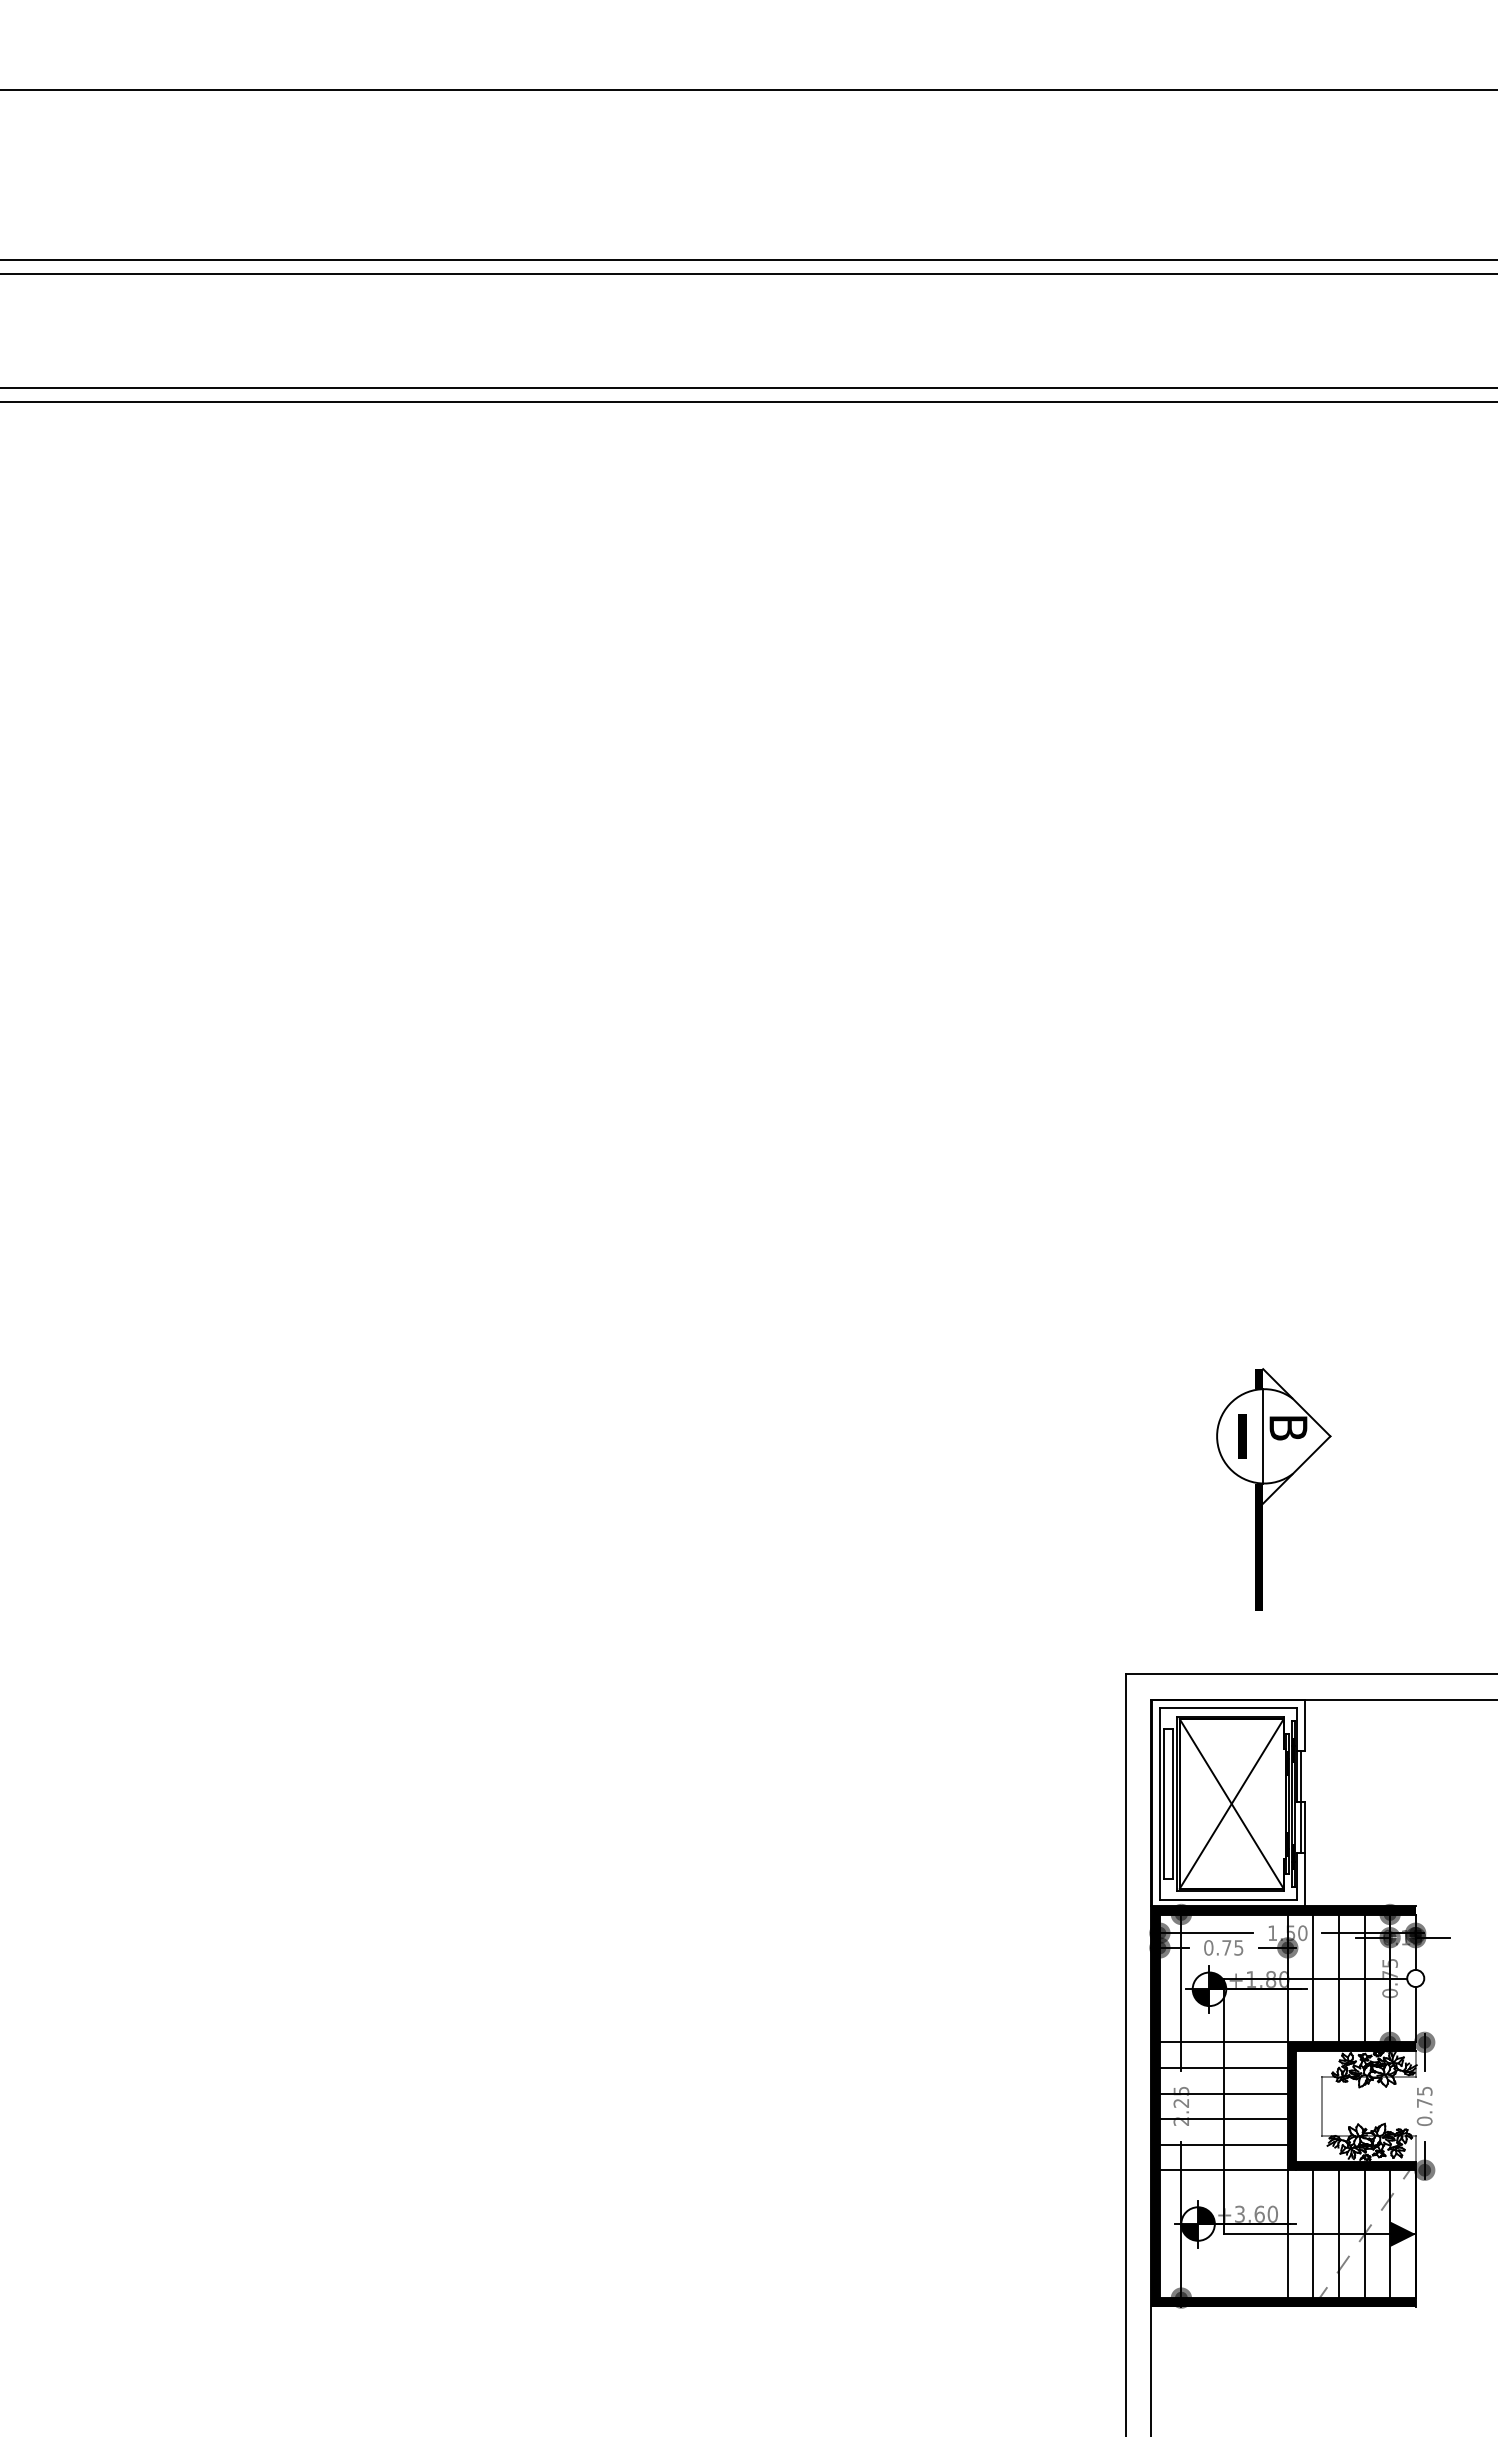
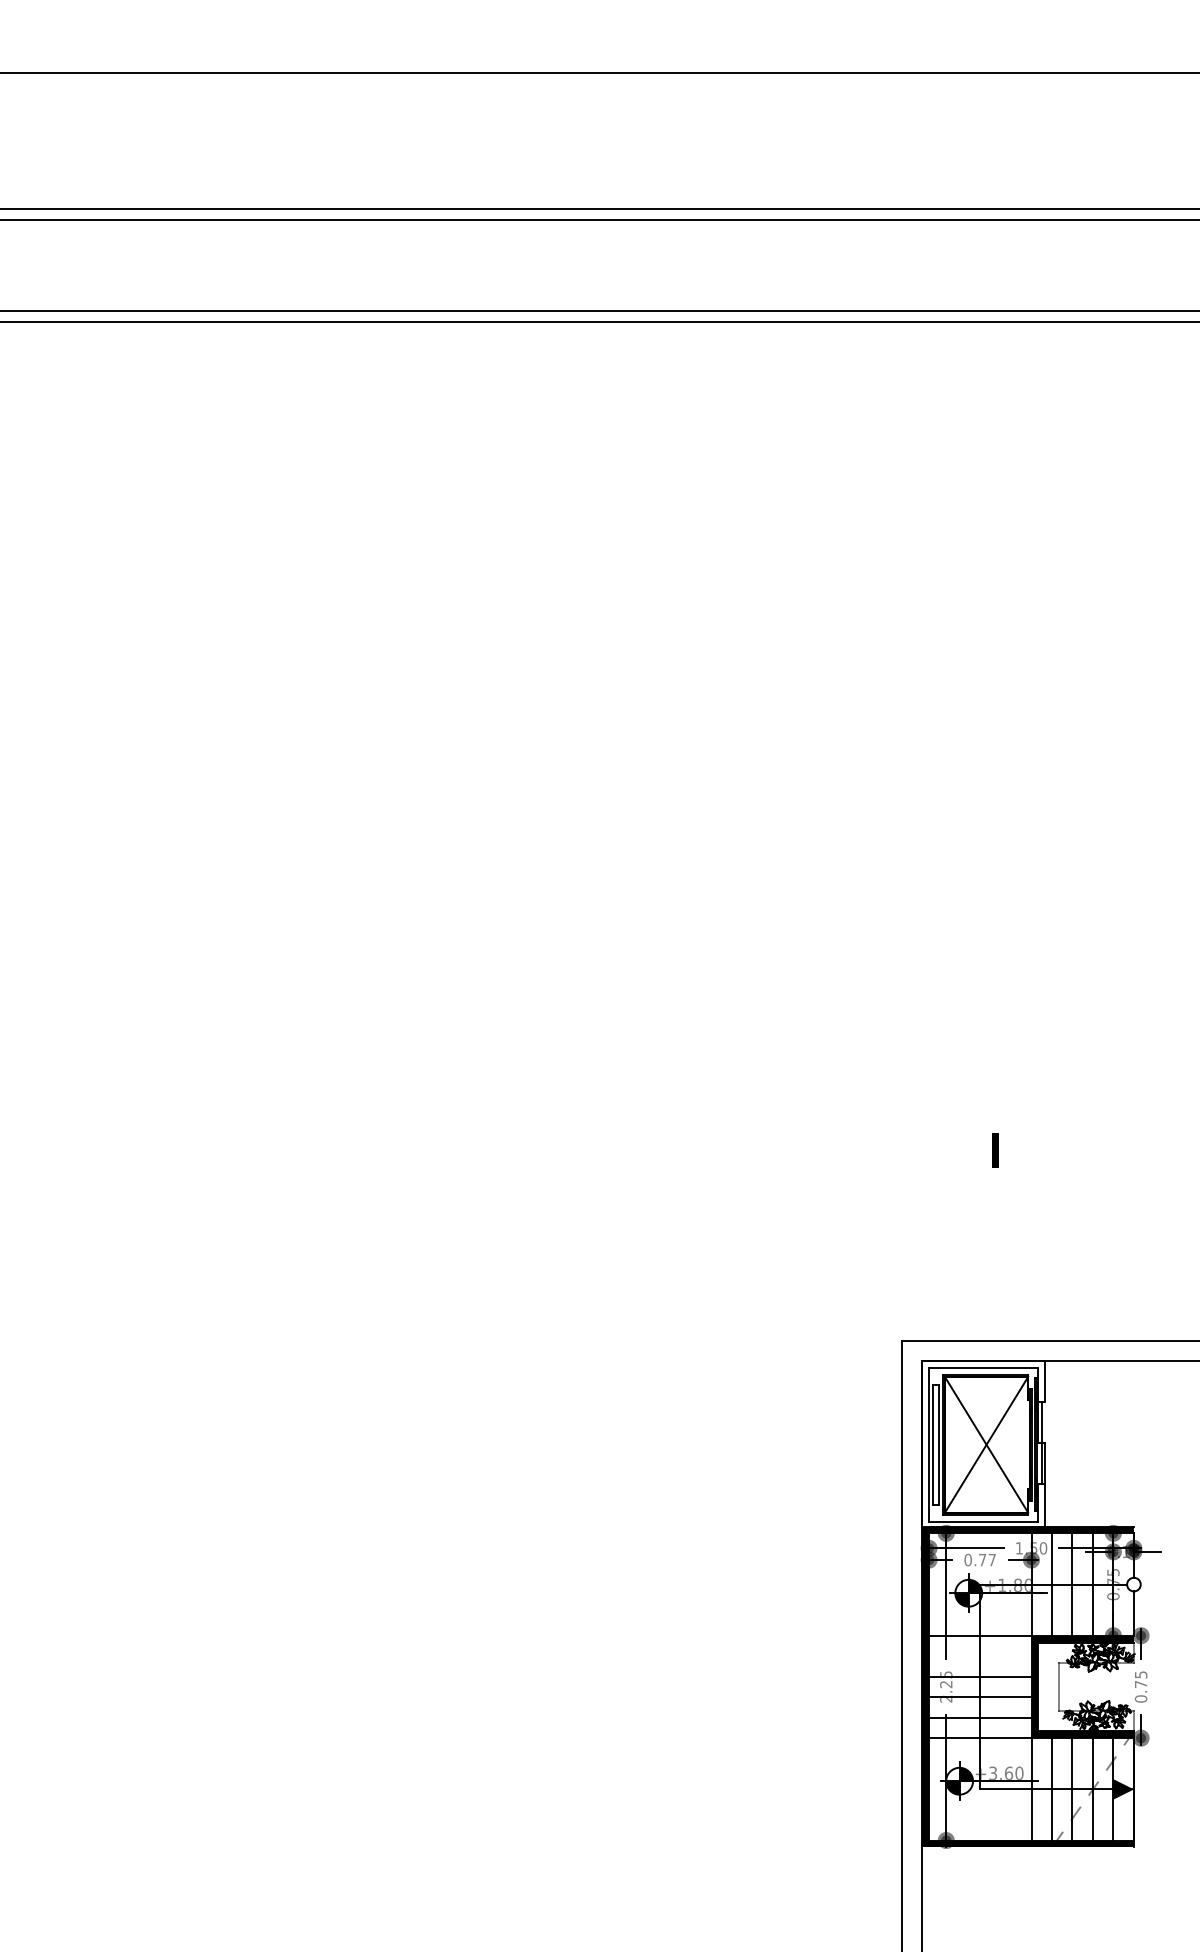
part: (1273, 1489) -> (1020, 1193), removed
text: (1238, 1947) -> (991, 1559), 0.75 -> 0.77
line: (1223, 2068) -> (979, 1656), removed

